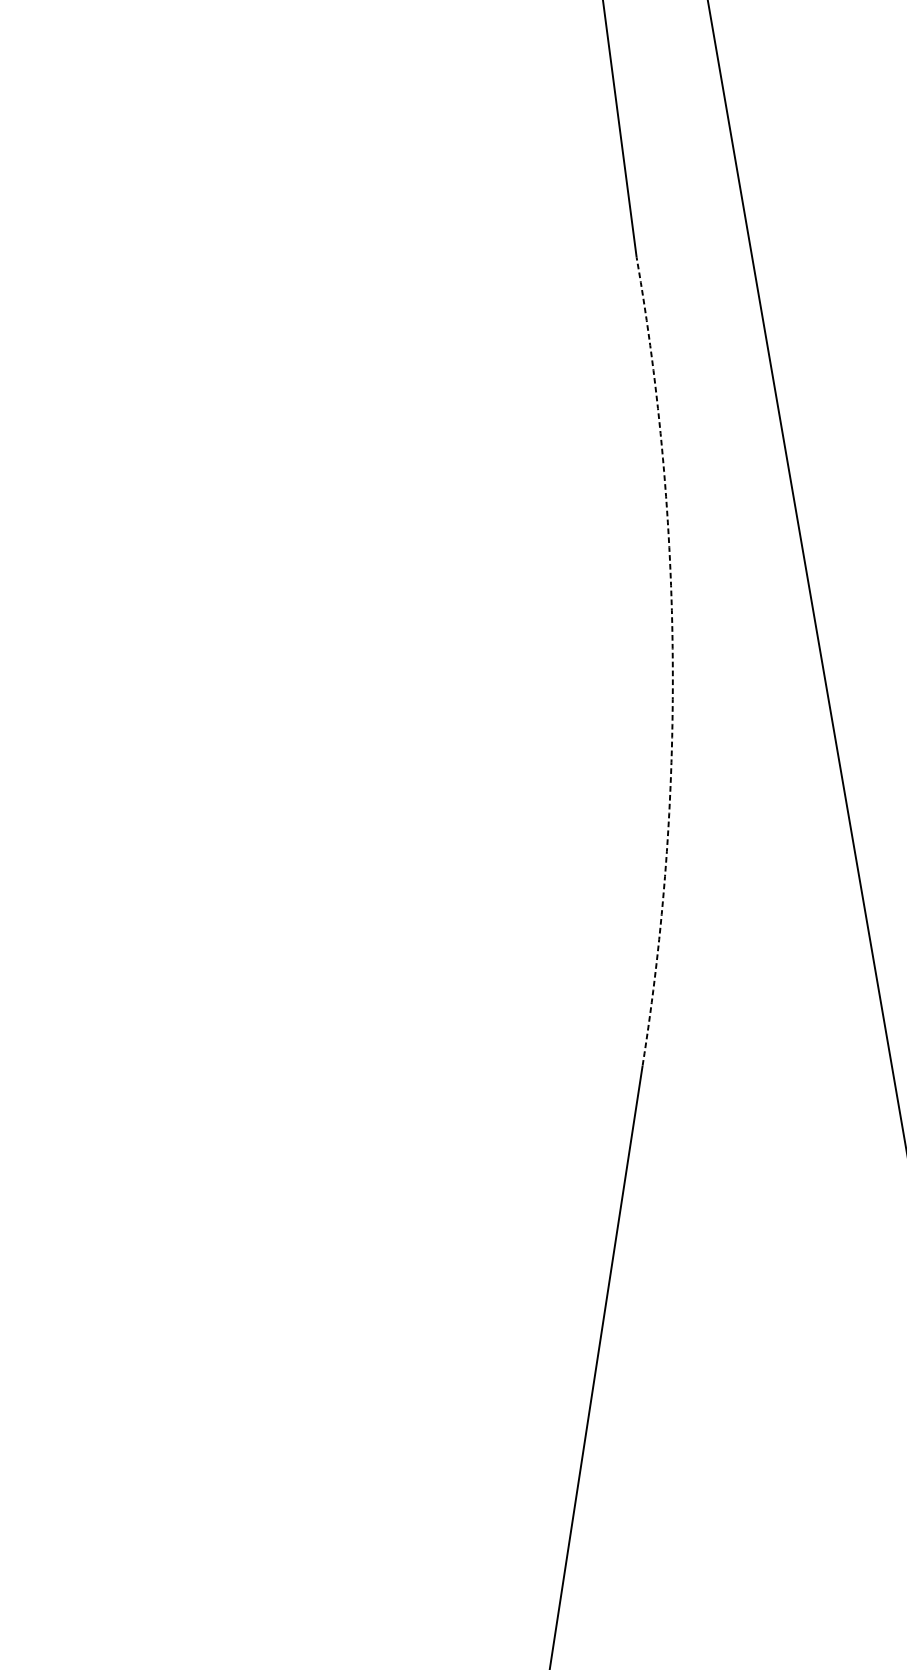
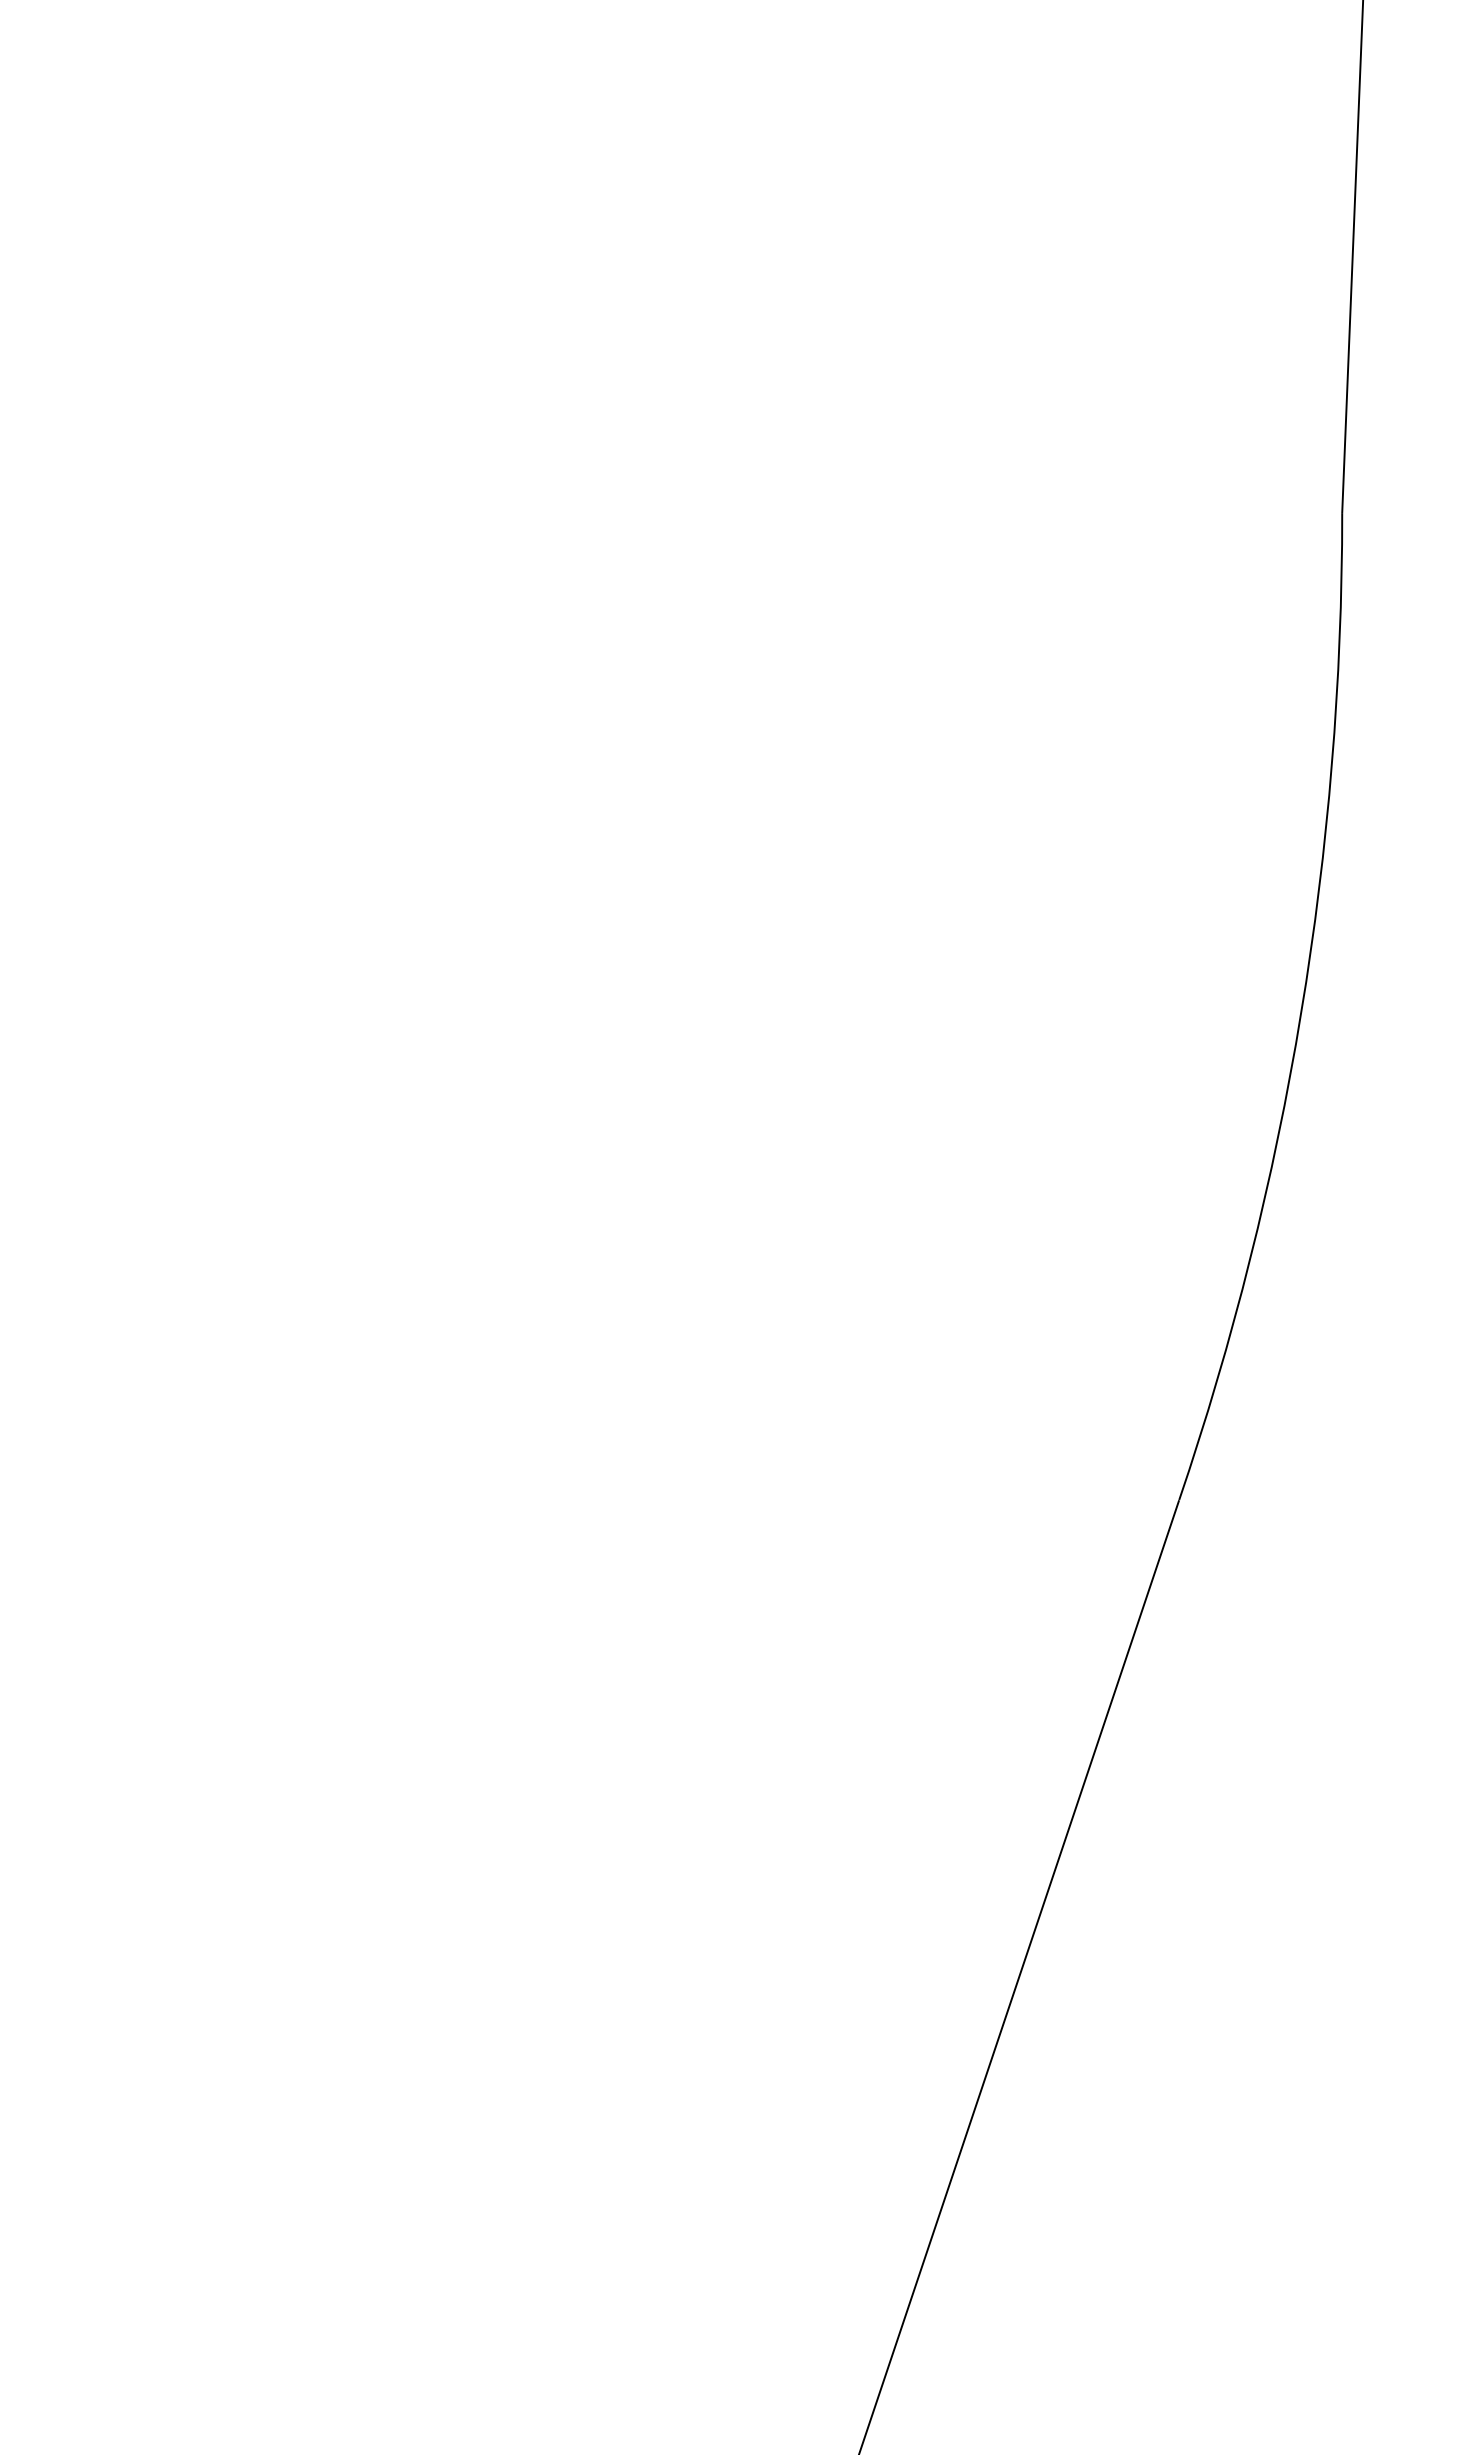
arc: (673, 661) -> (1301, 1013), dashed -> solid

